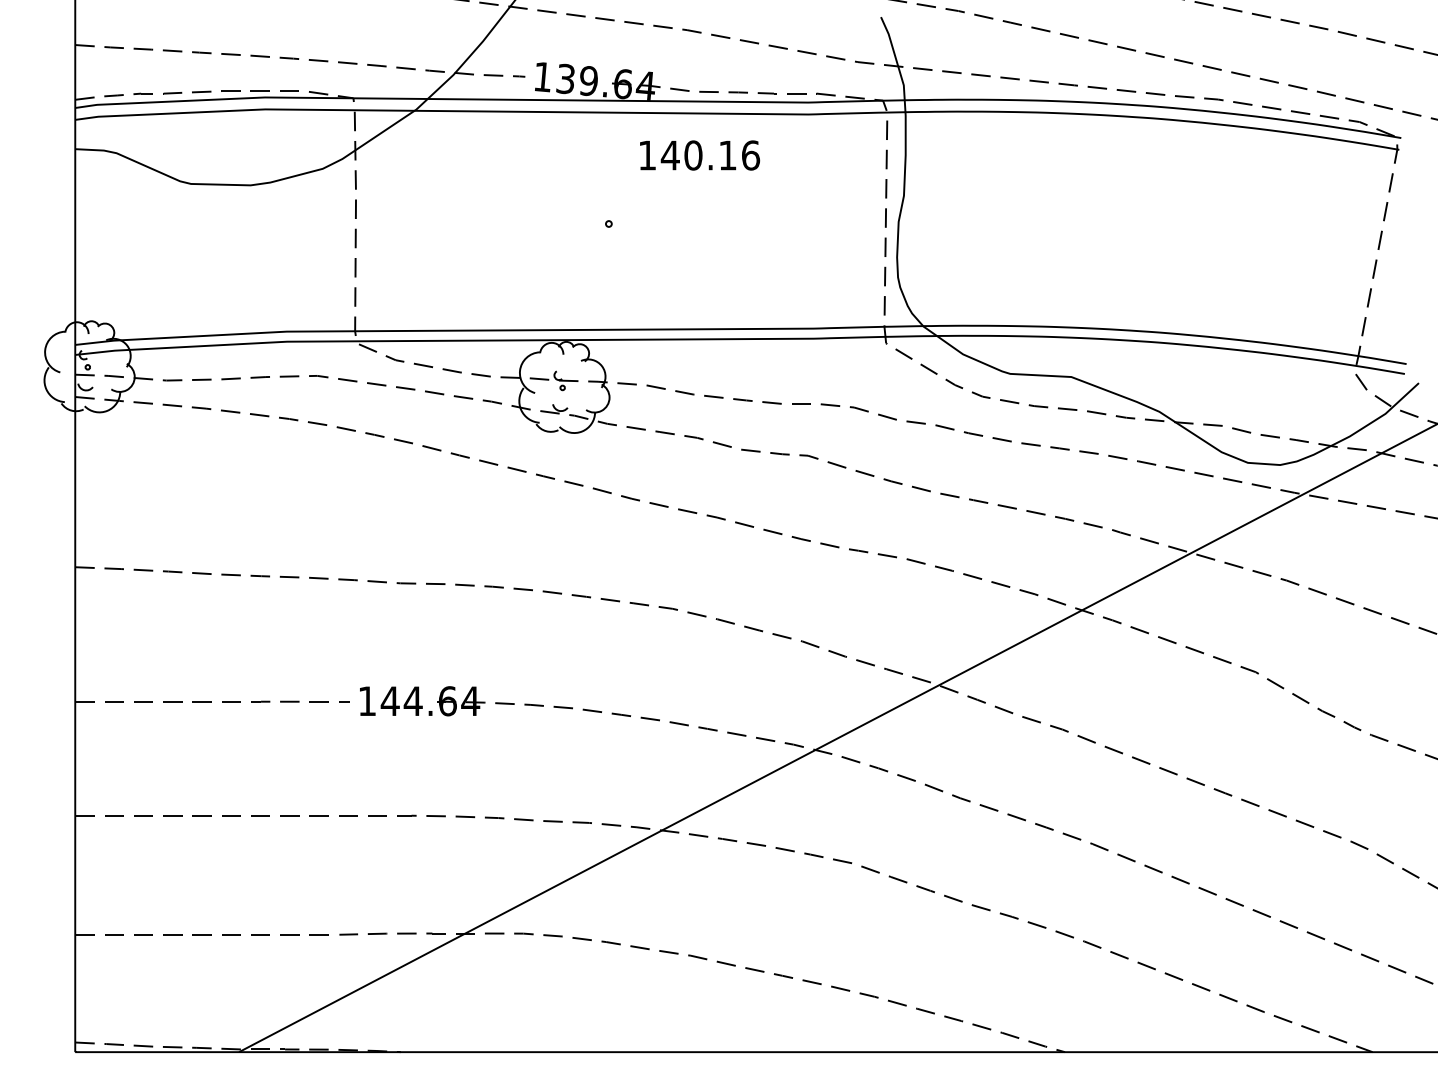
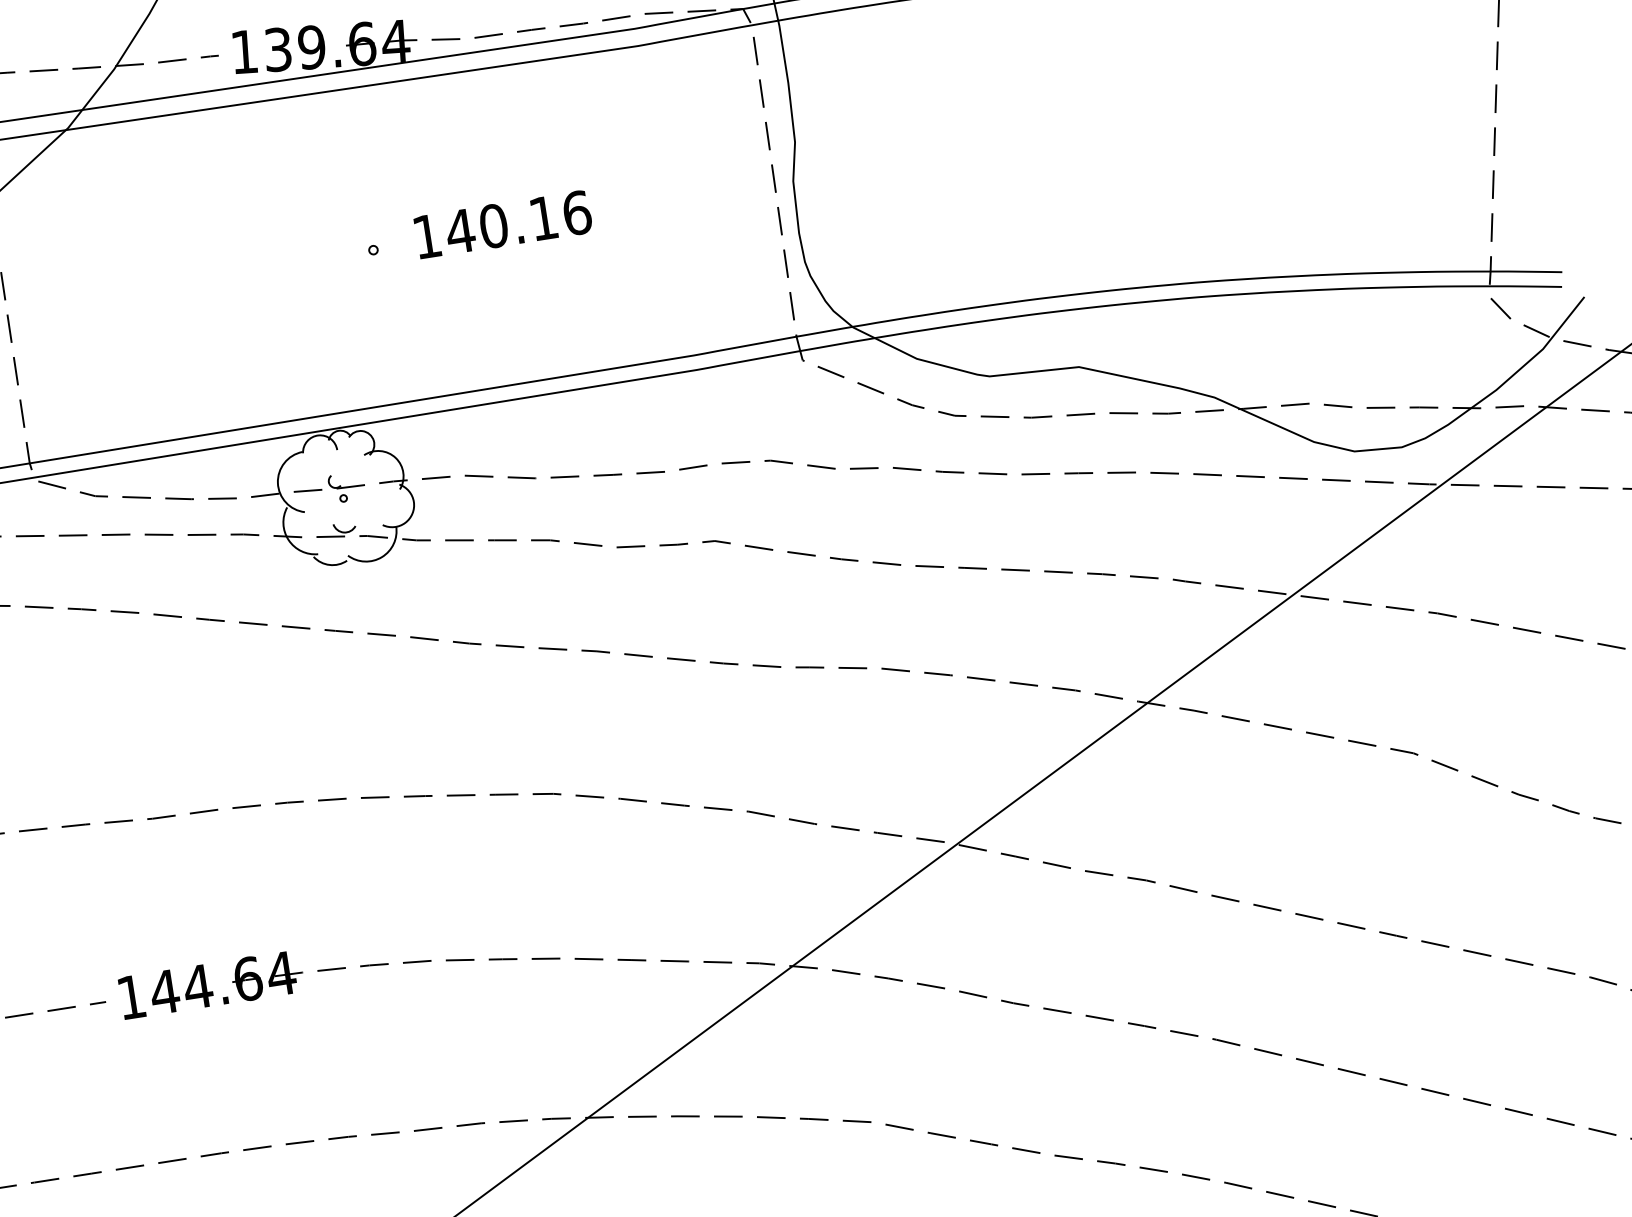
text: (700, 155) -> (504, 224), moved

